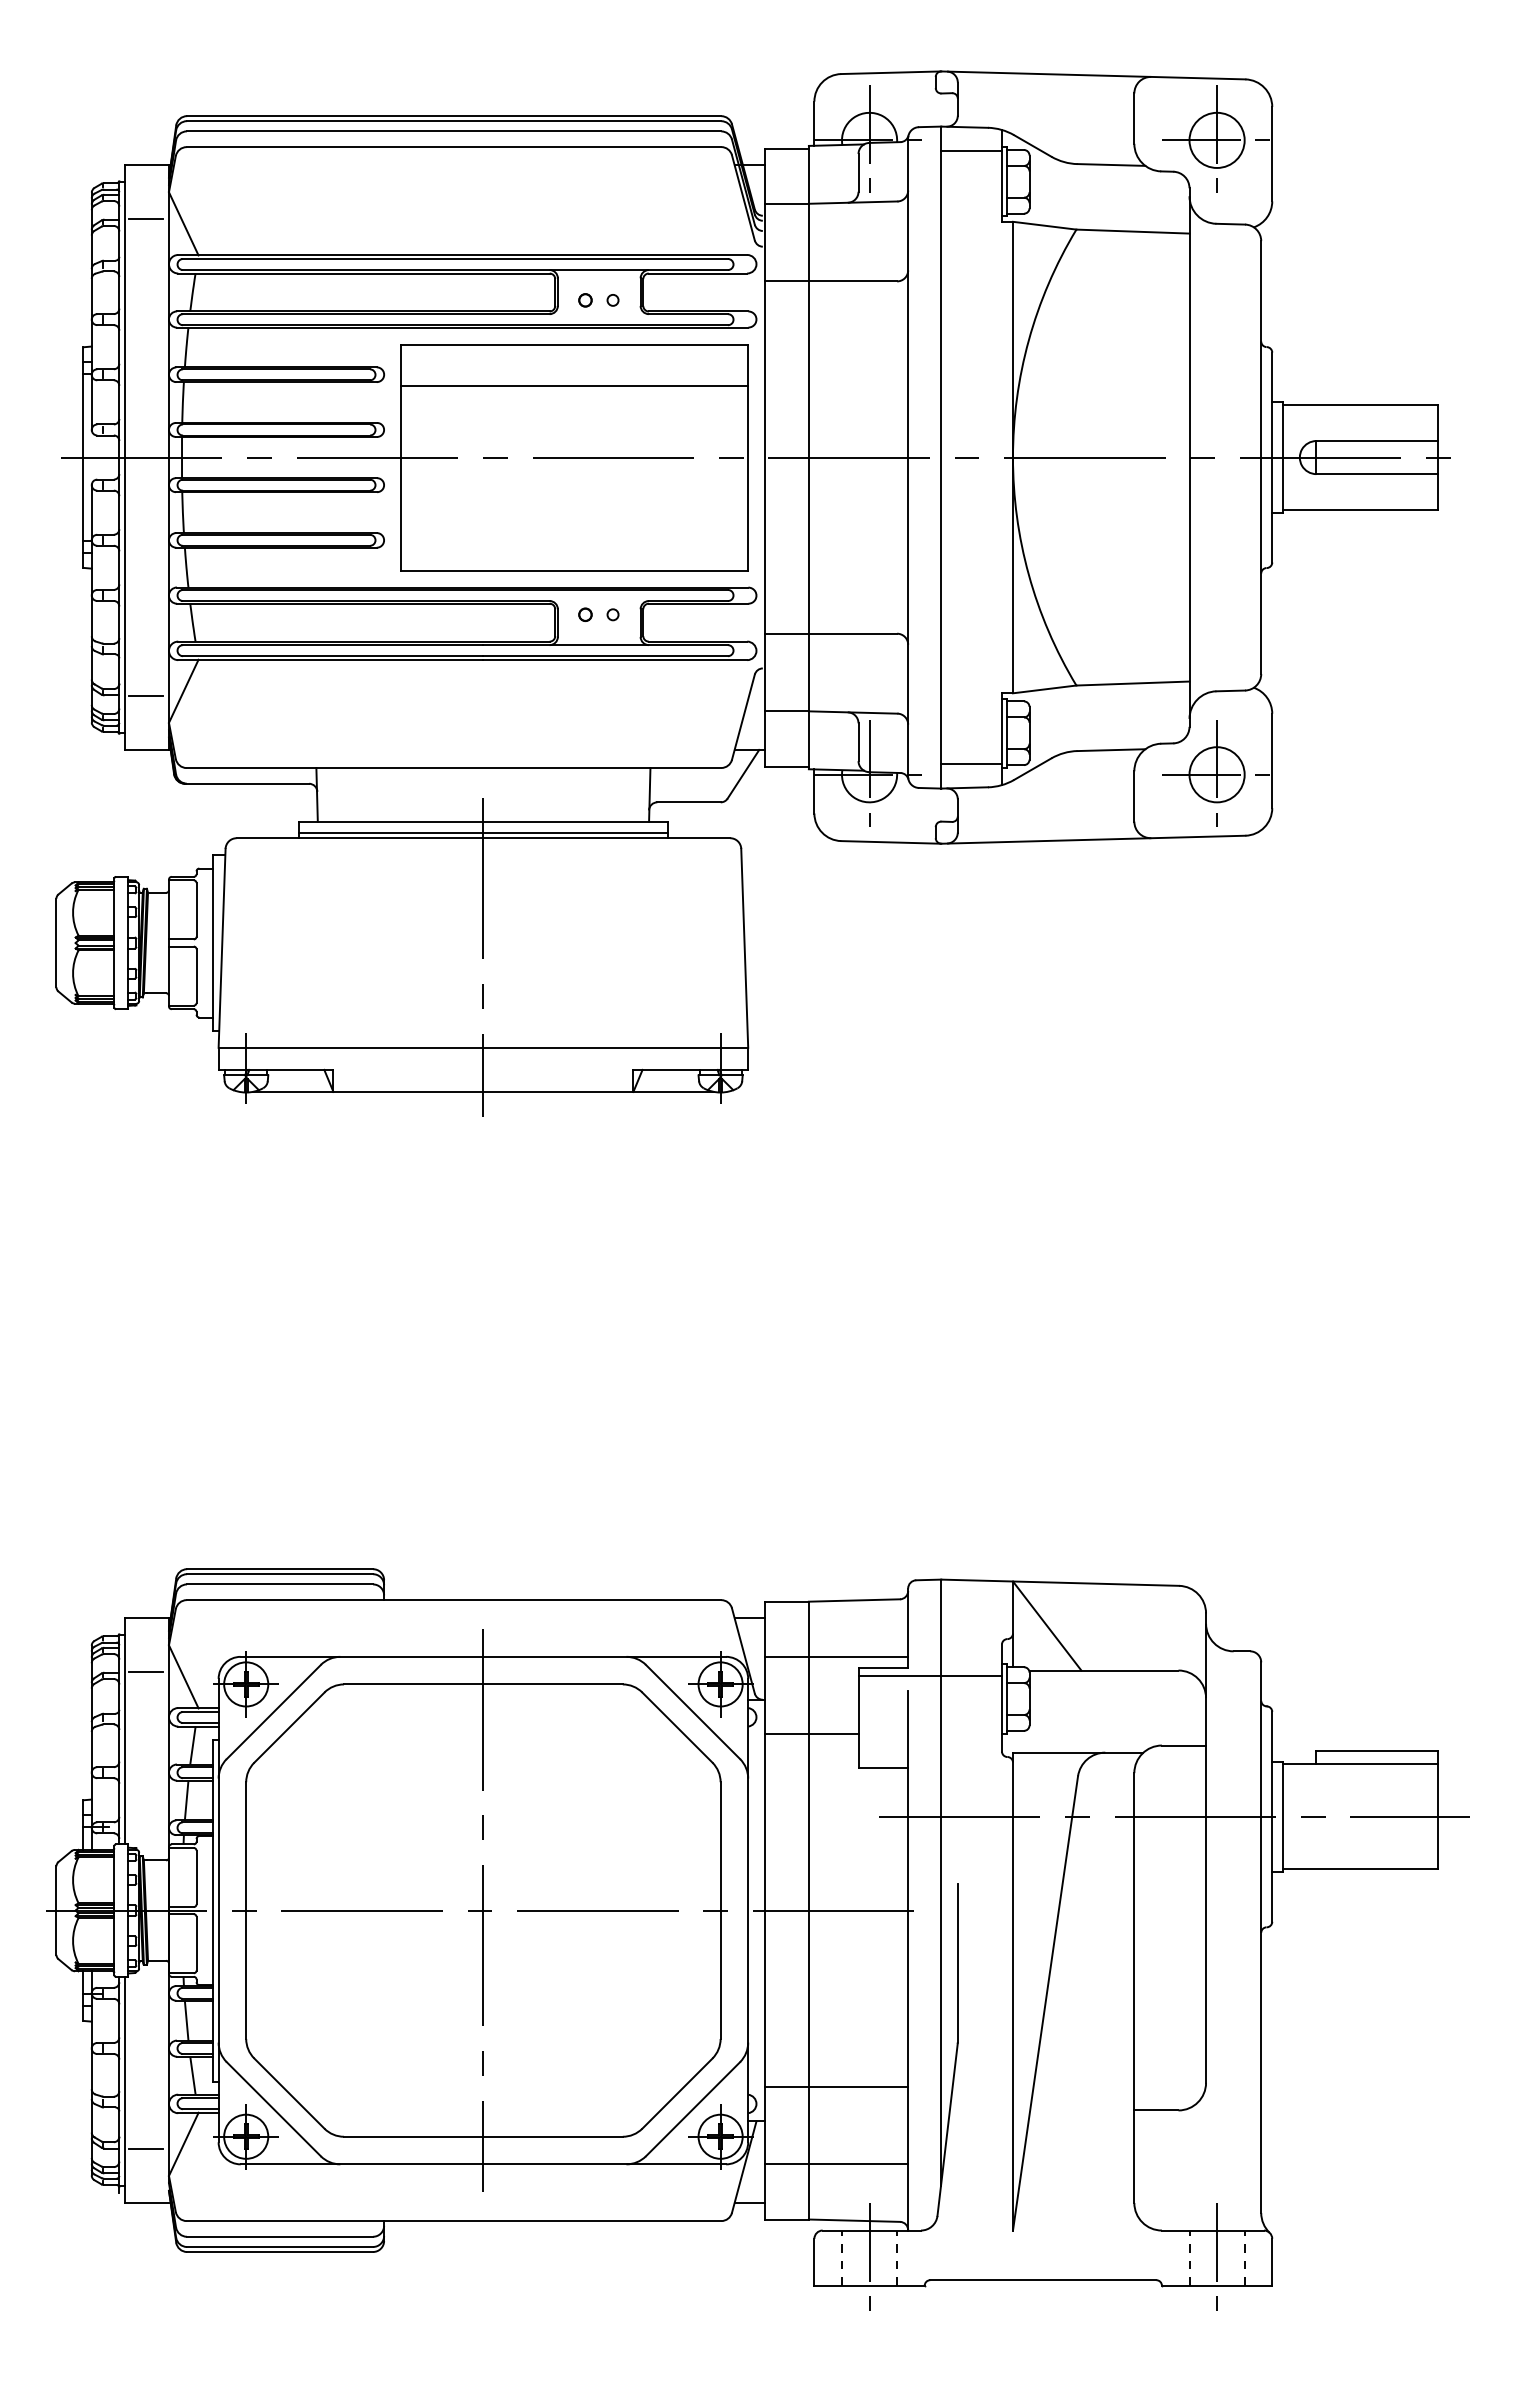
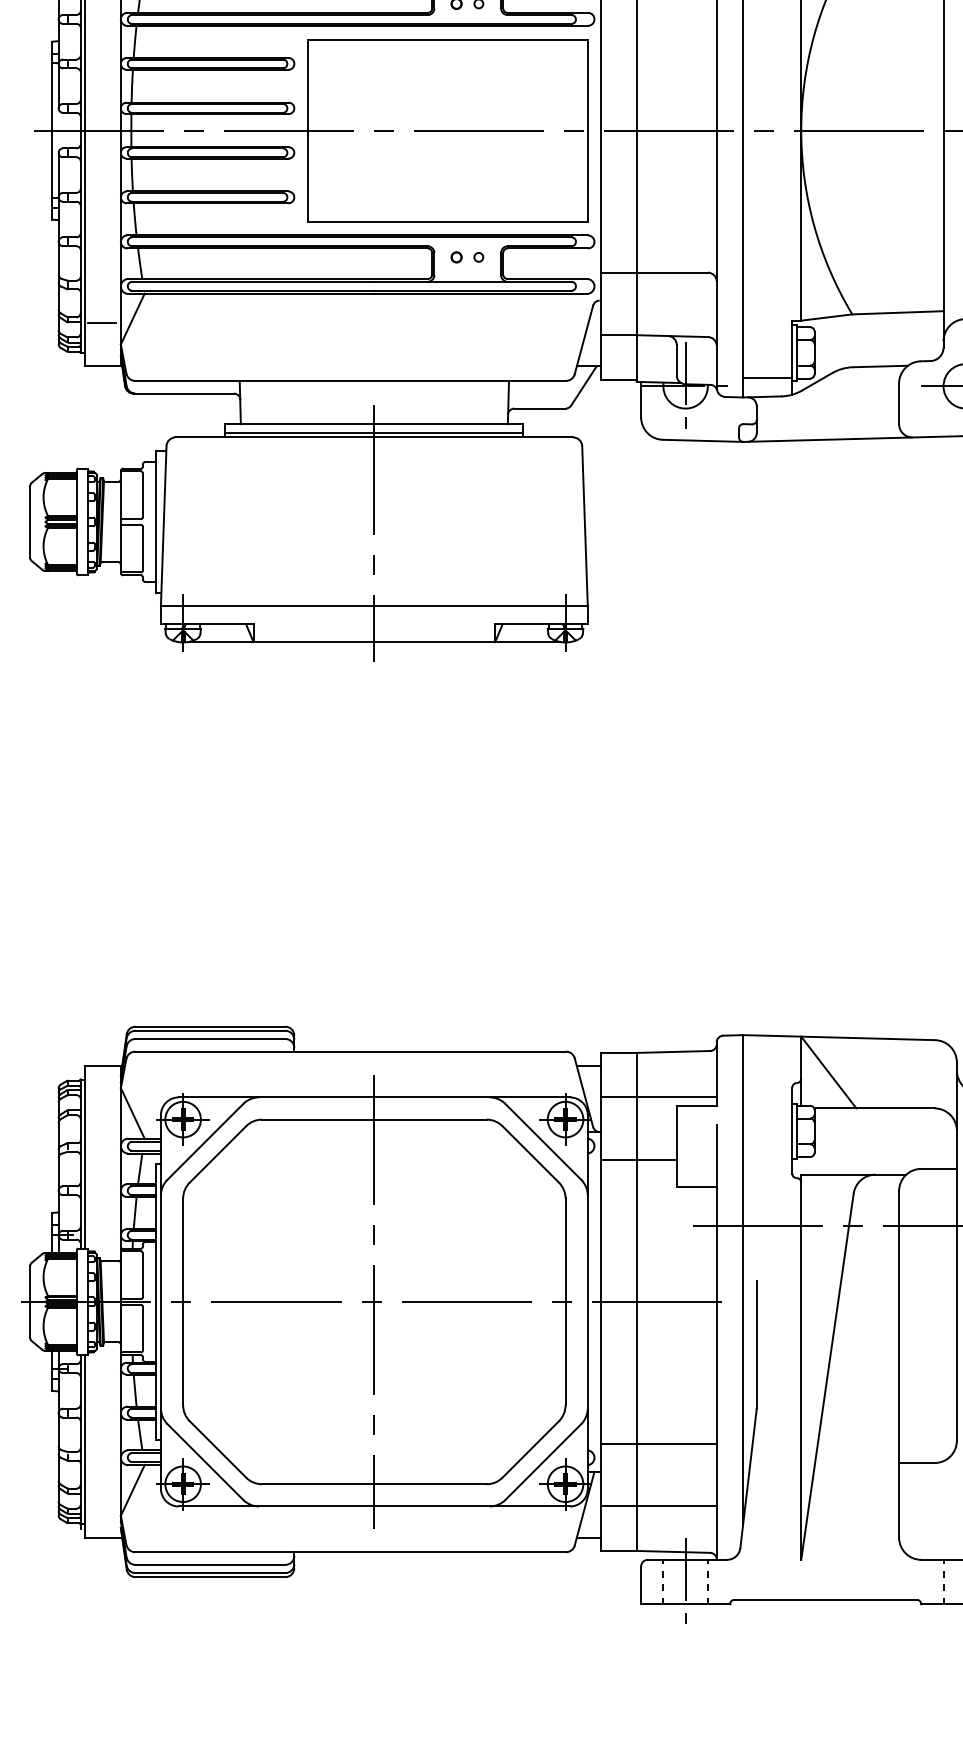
line: (574, 385) -> (447, 72), removed
line: (145, 1672) -> (101, 1110), removed
line: (929, 1675) -> (733, 1112), removed
line: (145, 2148) -> (101, 1493), removed

